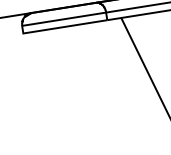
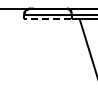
line: (59, 28) -> (44, 19), solid -> dashed

